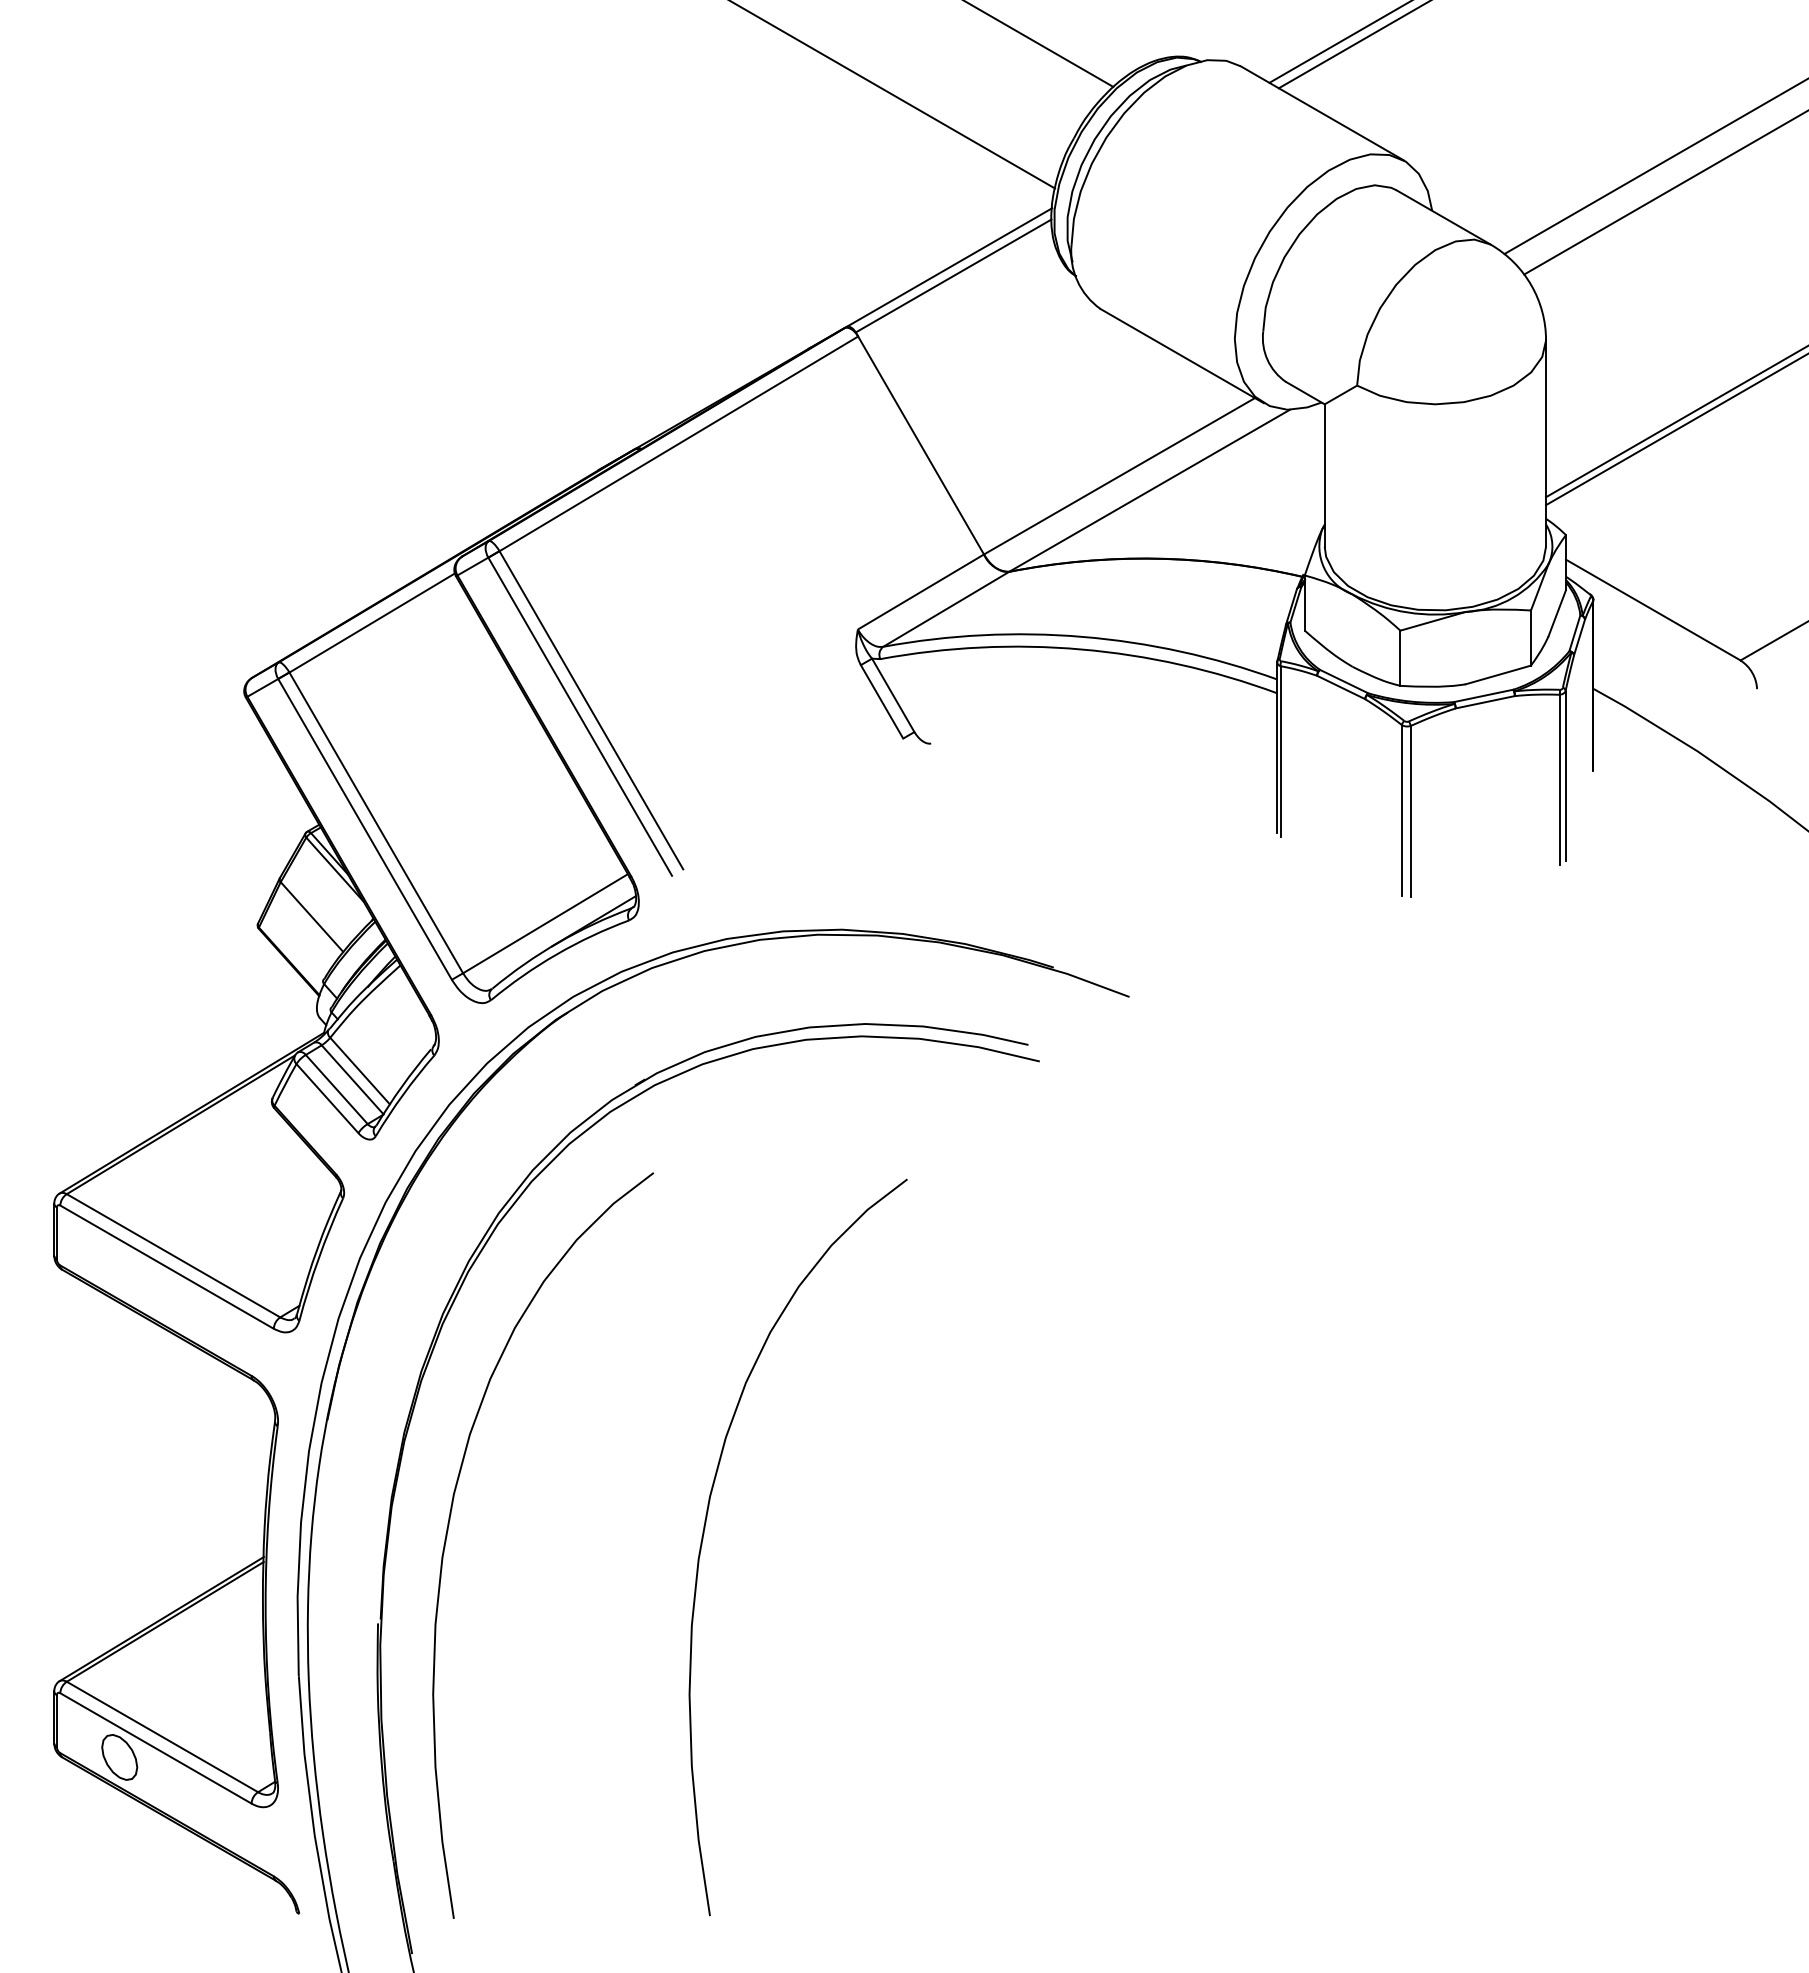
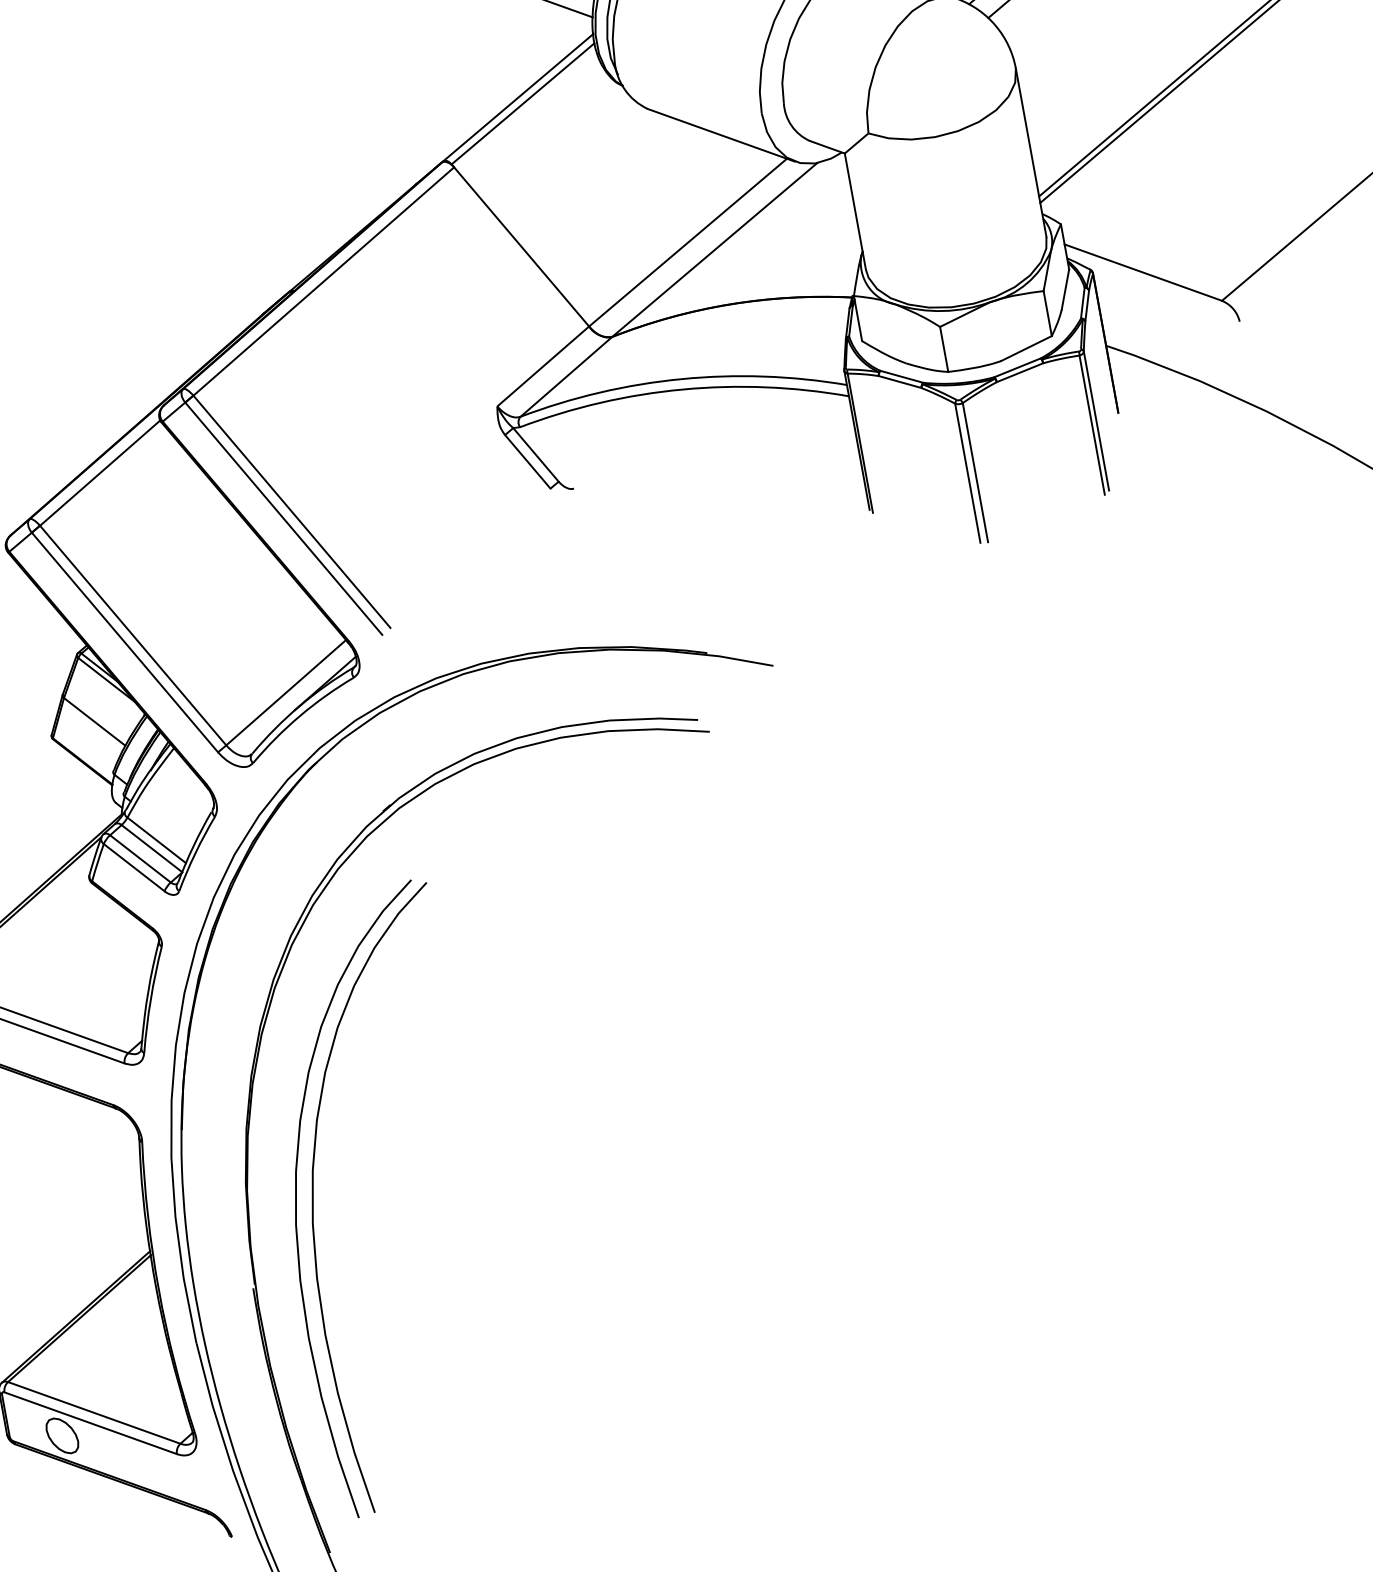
curve: (704, 1534) -> (313, 1202), moved

